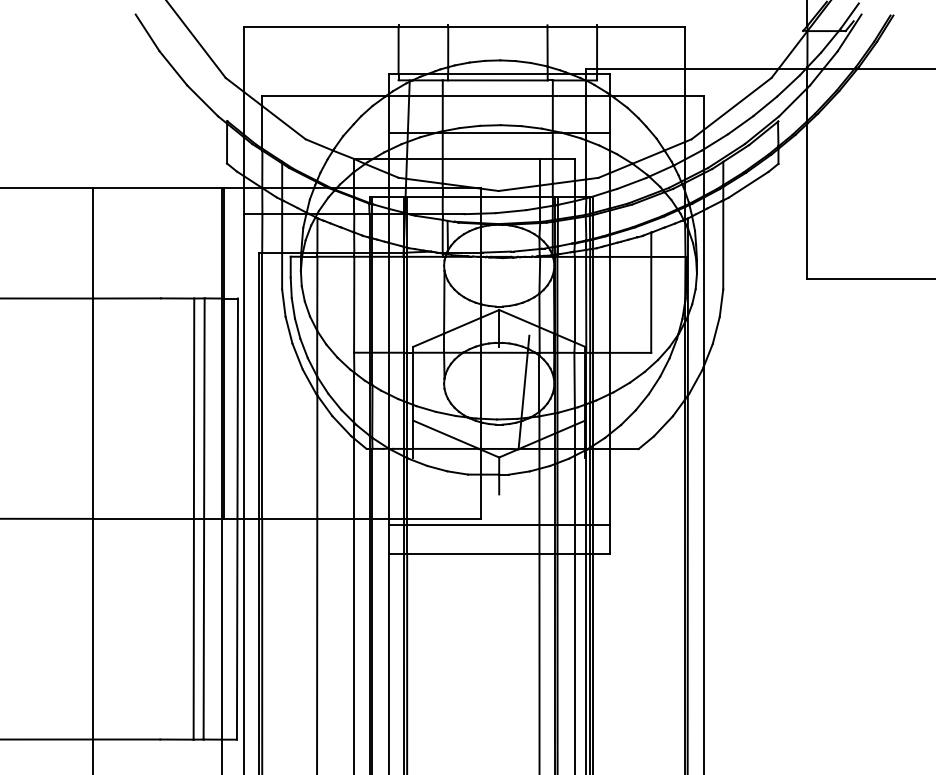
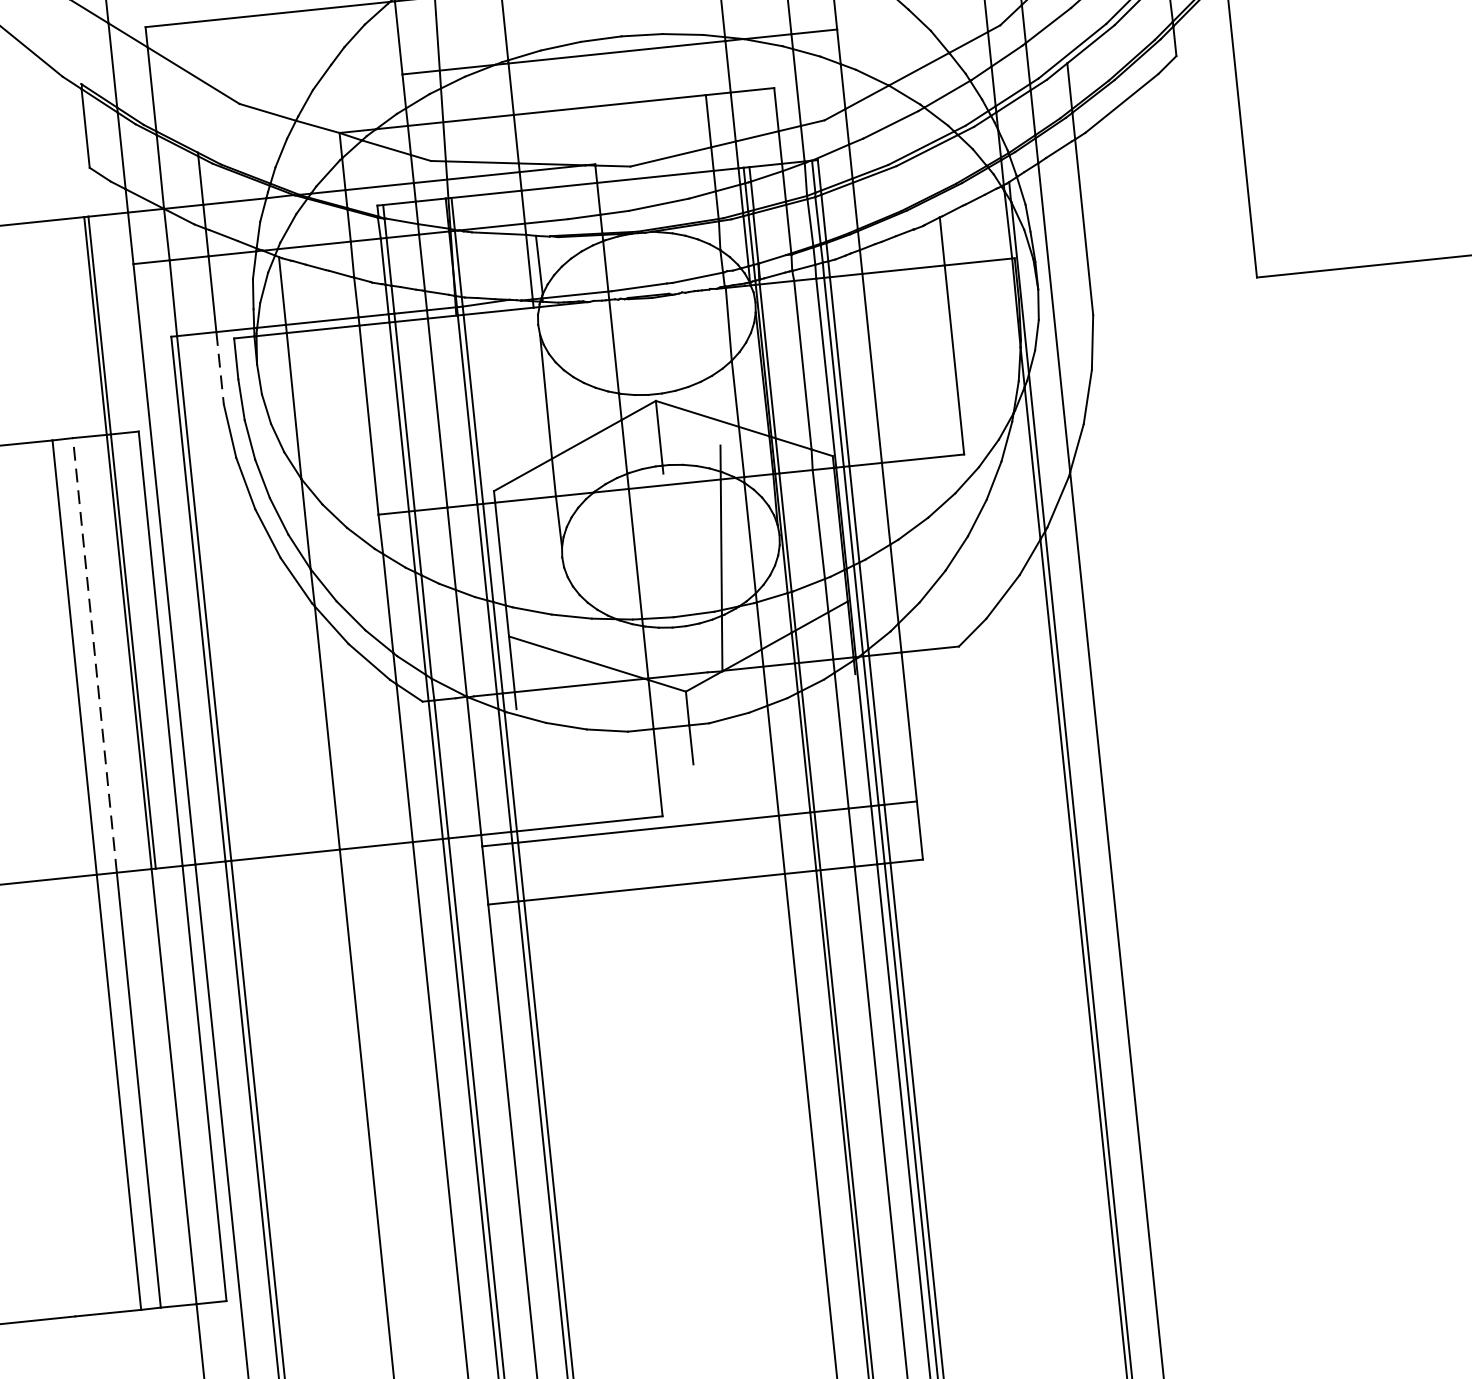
line: (282, 271) -> (220, 369), solid -> dashed
line: (204, 408) -> (95, 655), solid -> dashed

